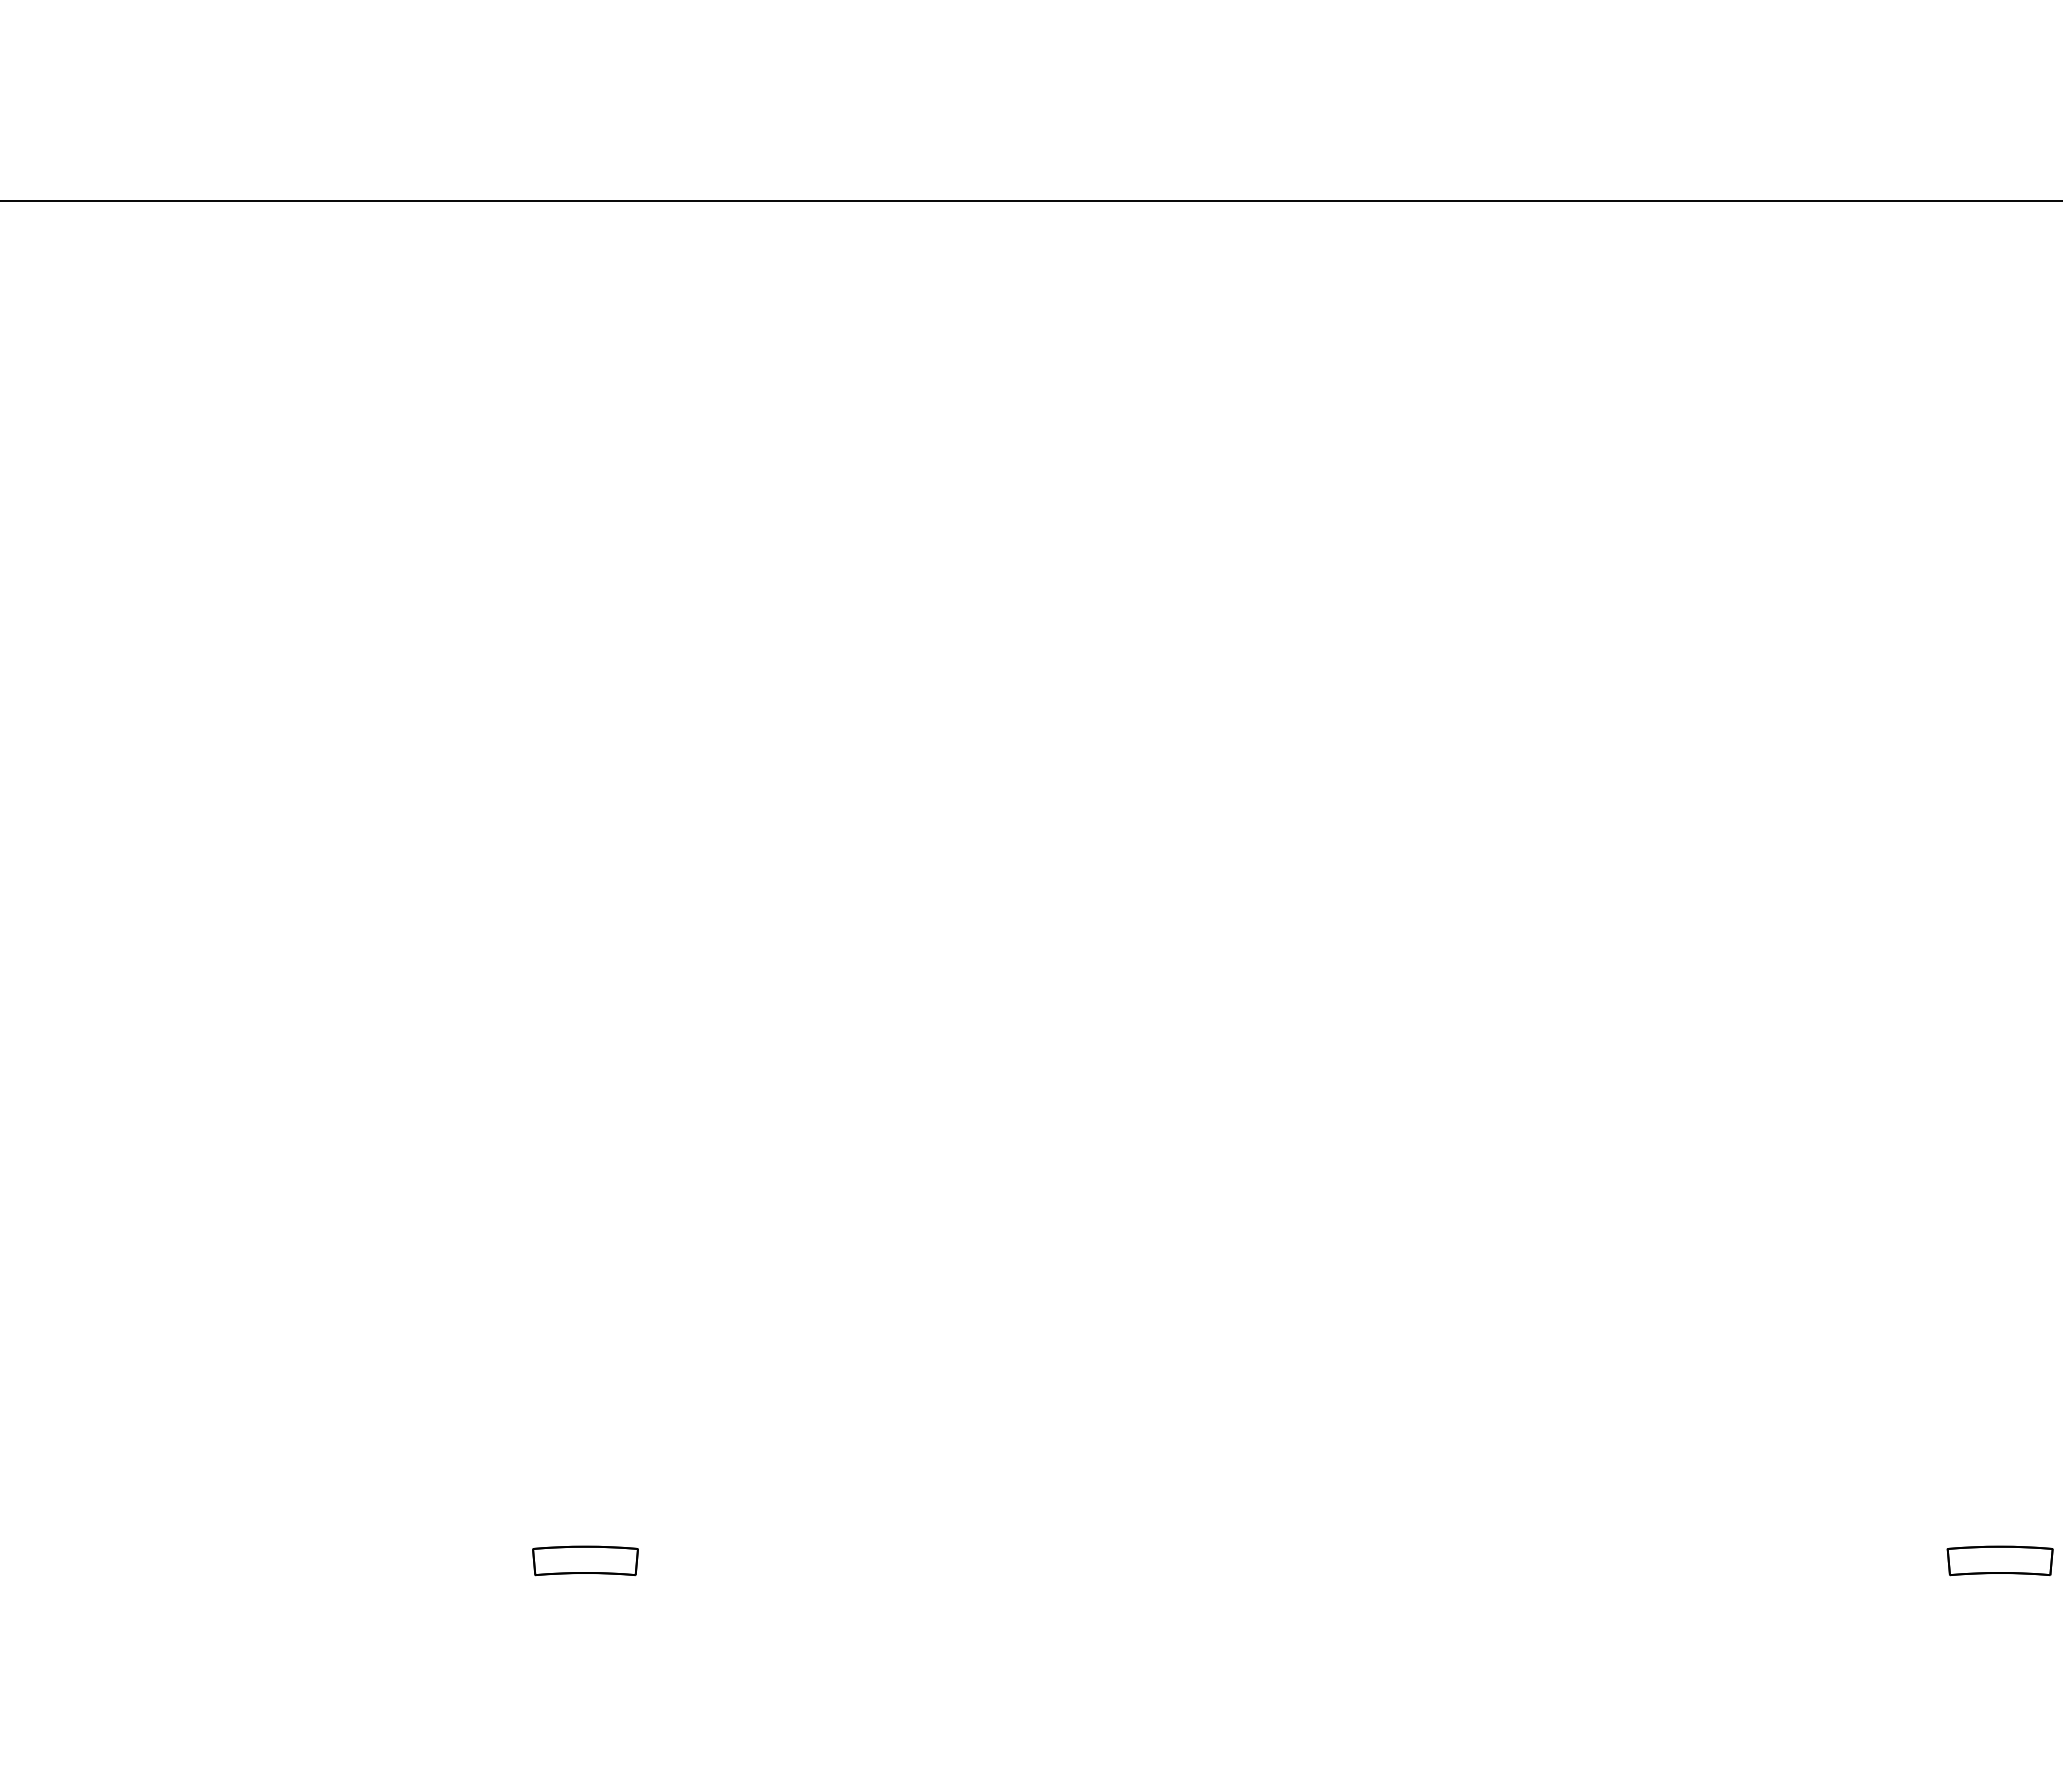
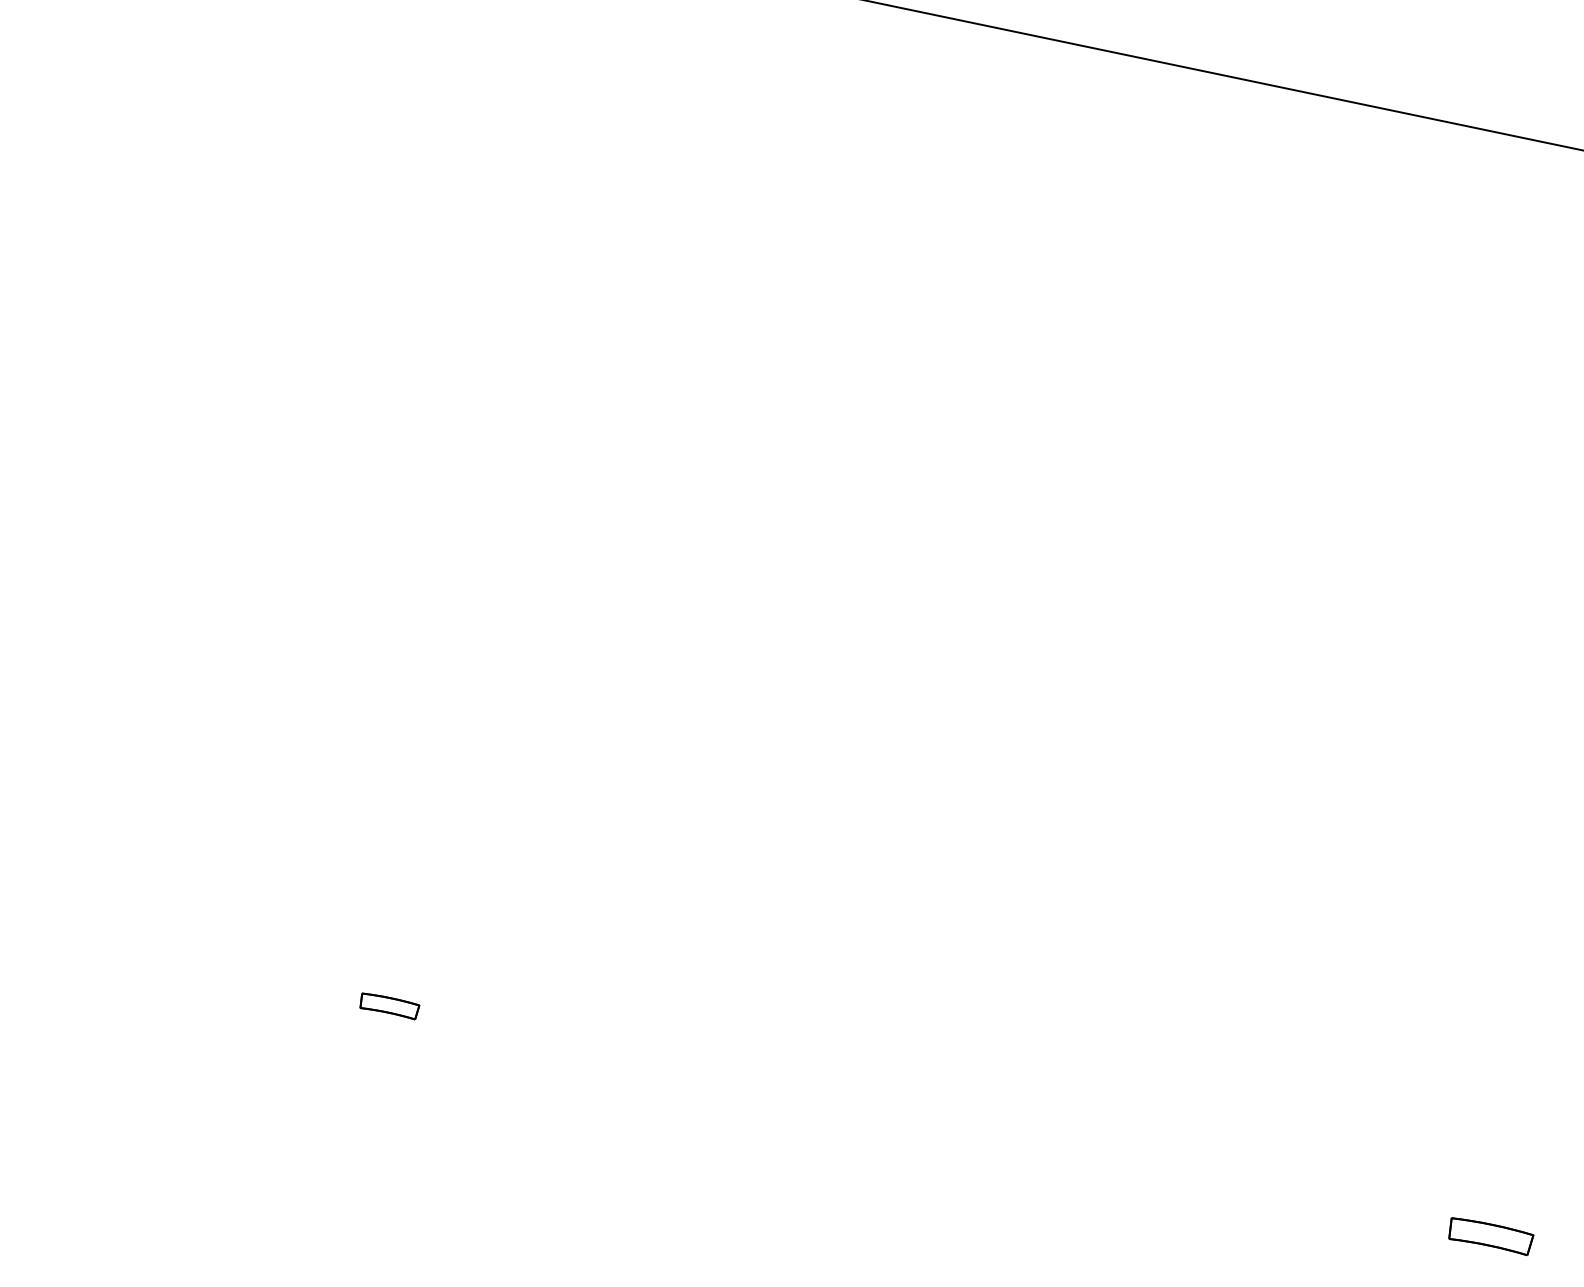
part: (585, 1560) -> (389, 1005), size x0.7

